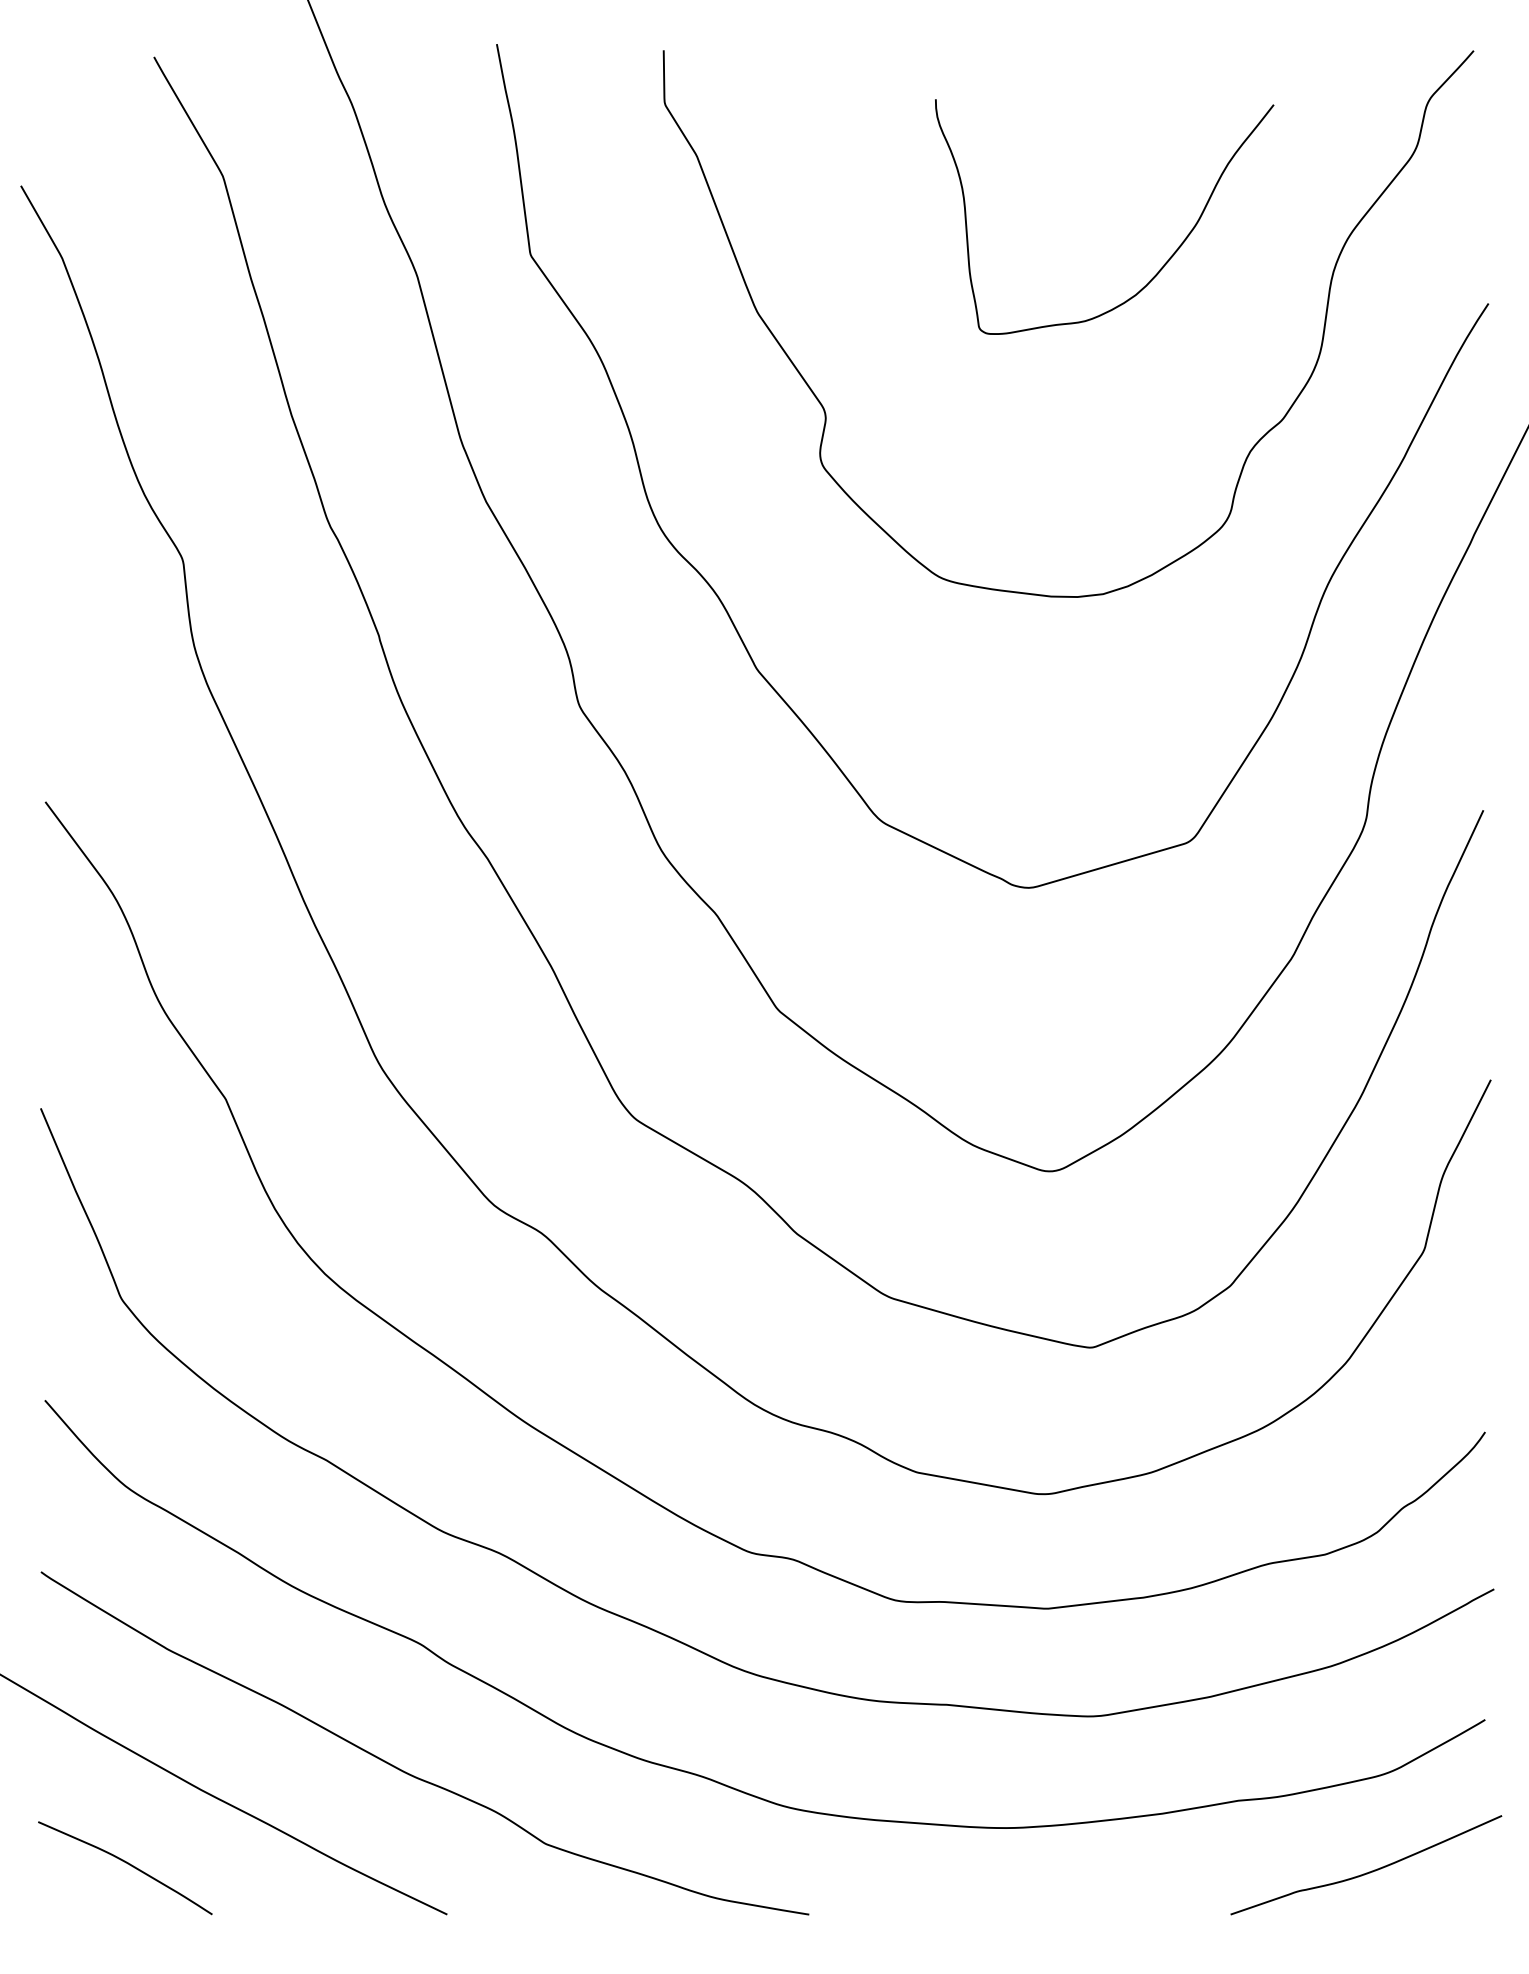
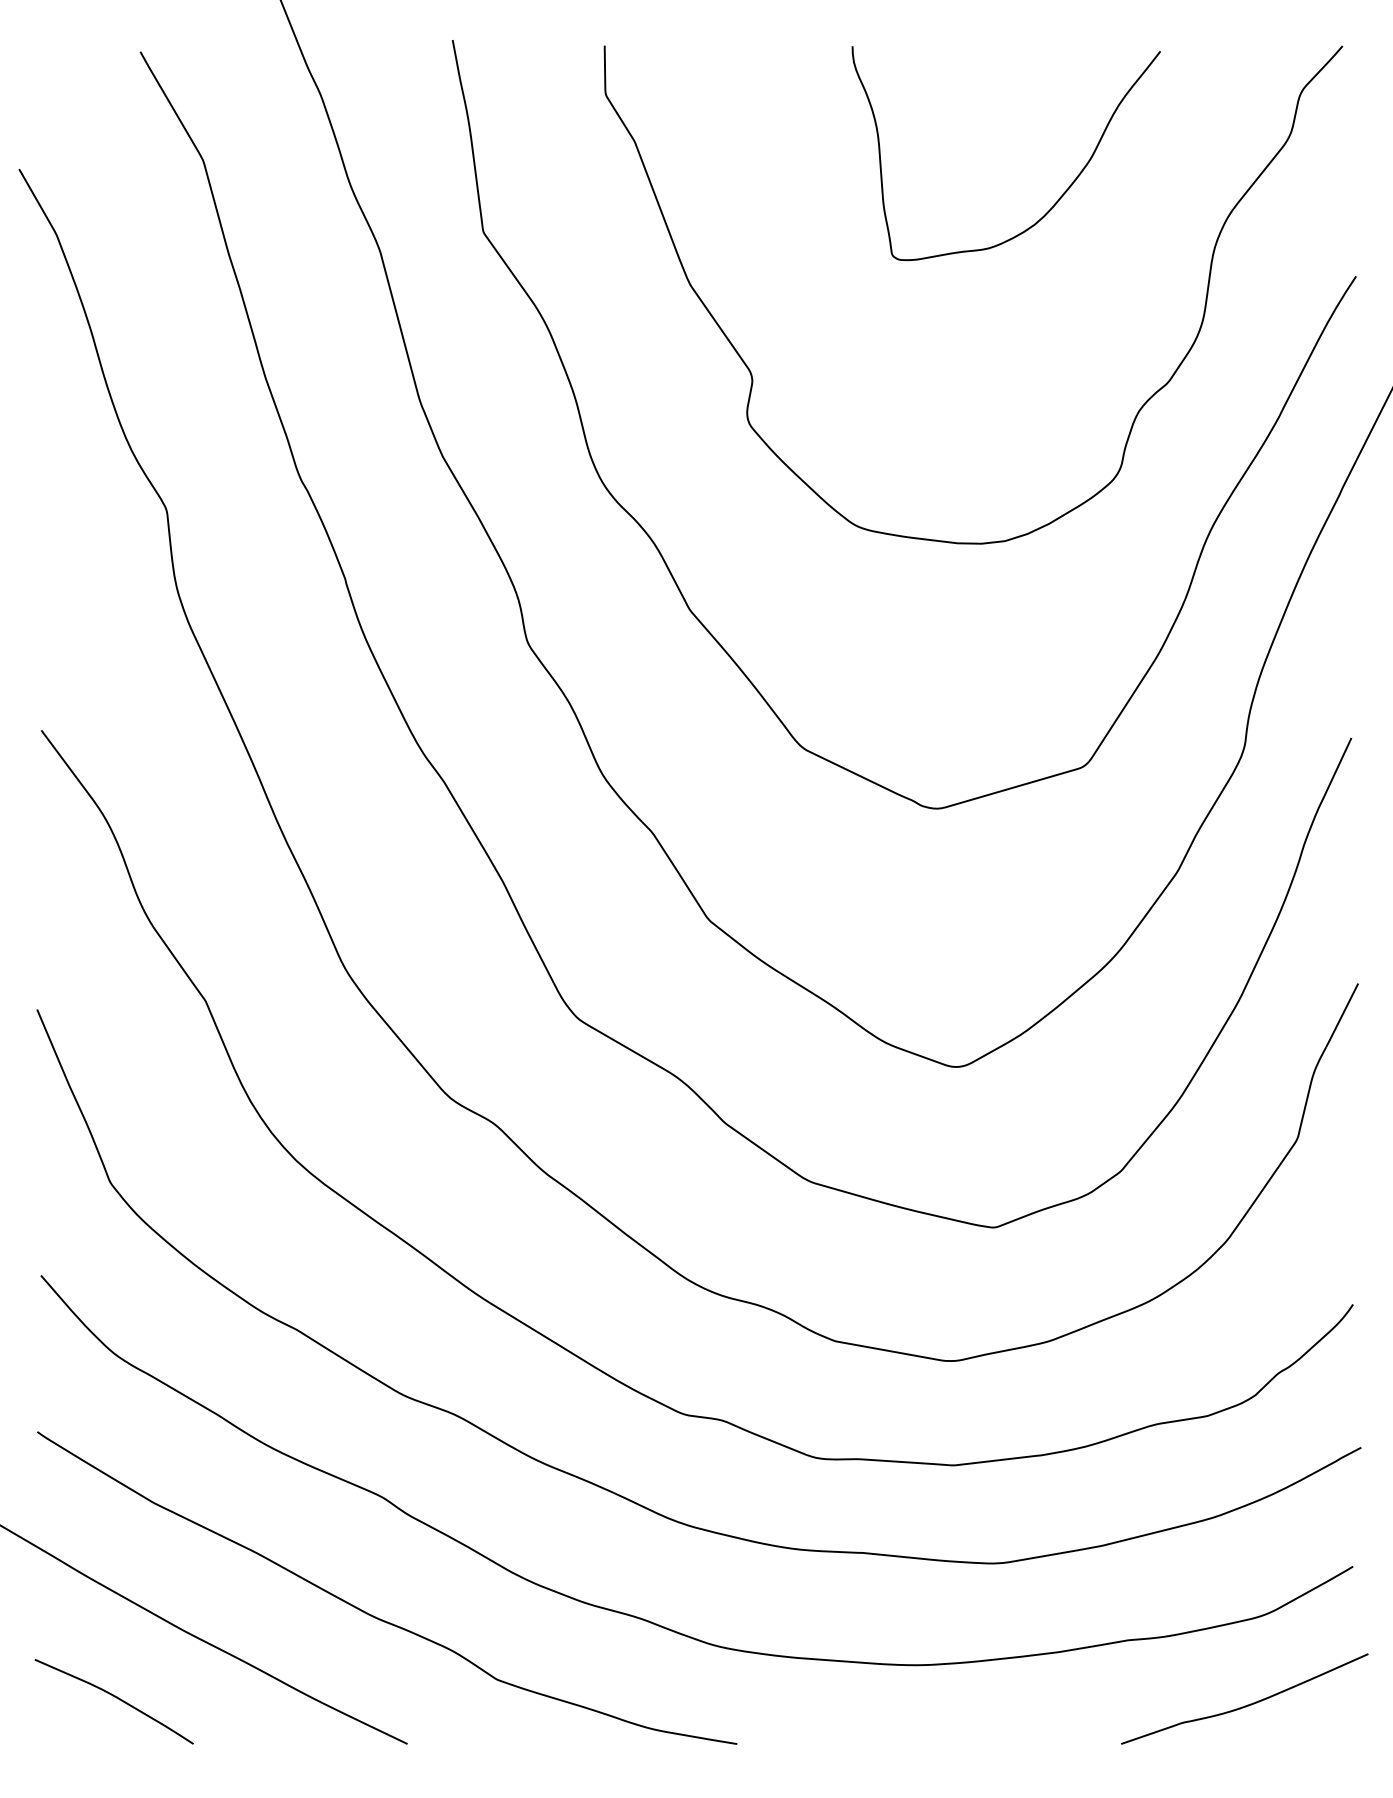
curve: (1161, 266) -> (1058, 198), moved

